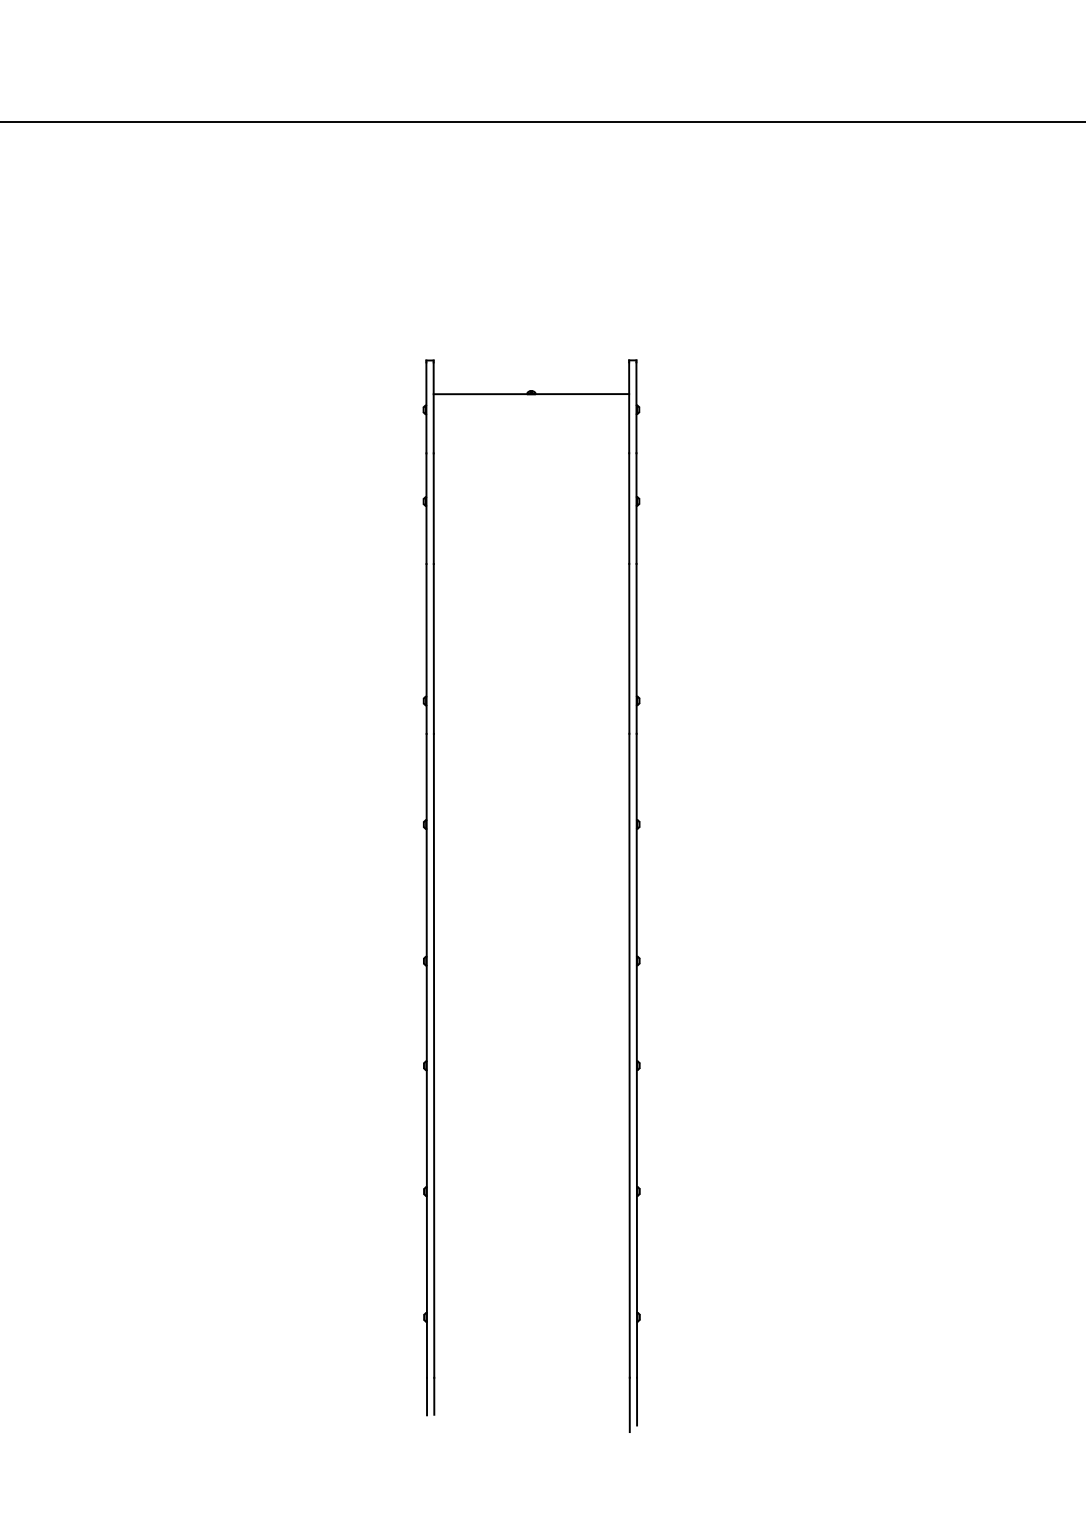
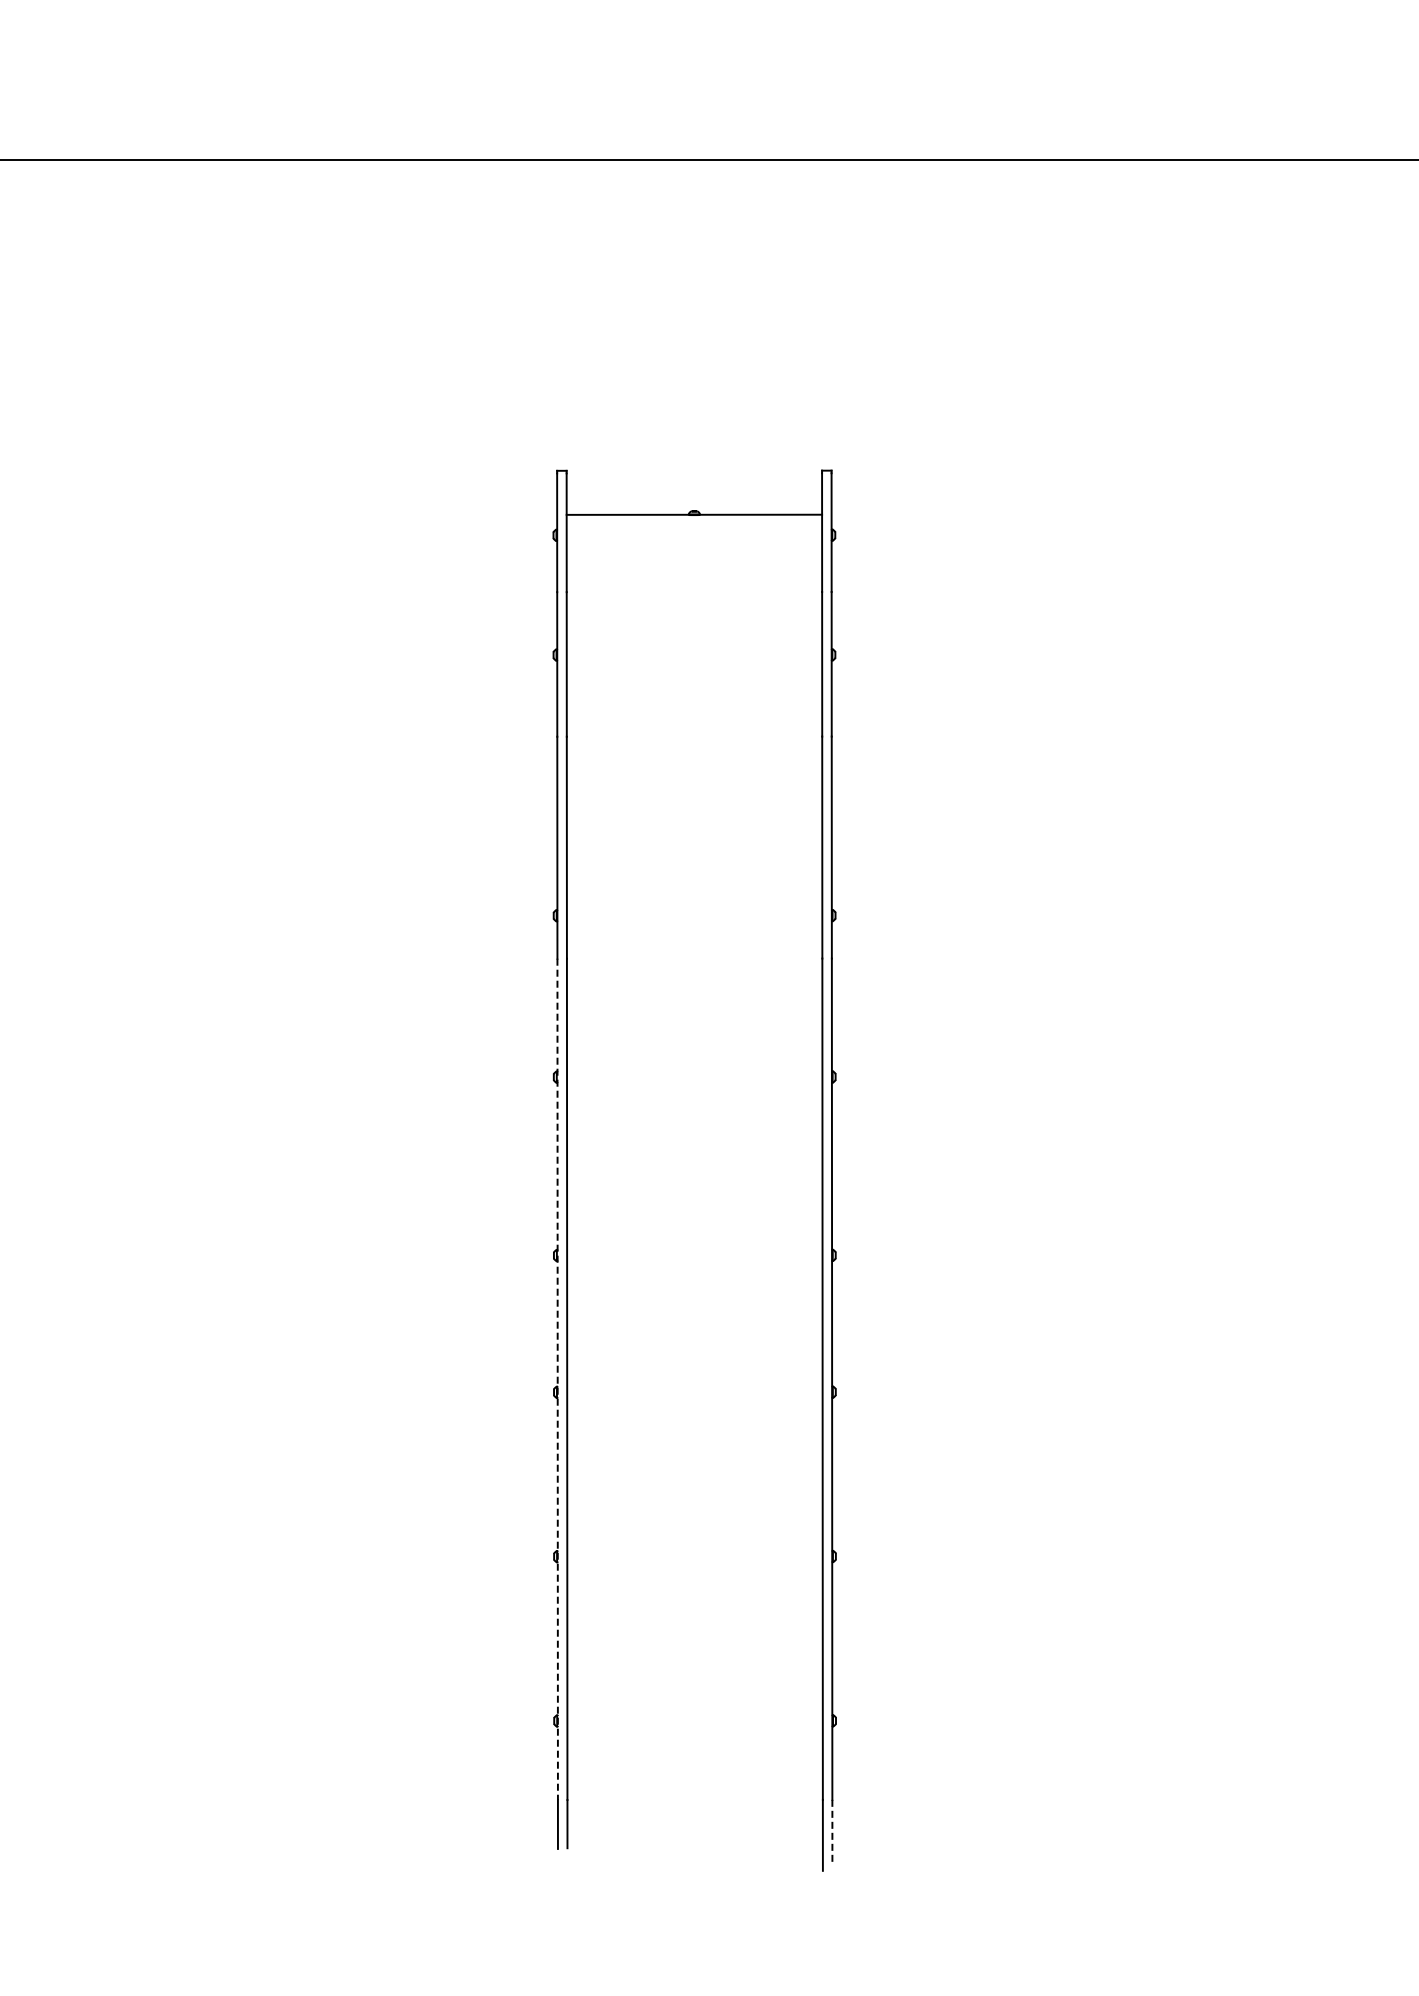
line: (426, 1056) -> (557, 1379), solid -> dashed
line: (637, 1401) -> (832, 1831), solid -> dashed

